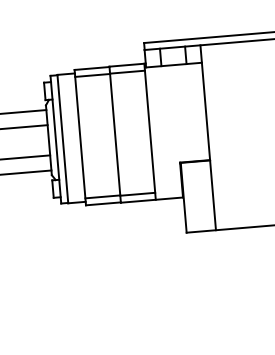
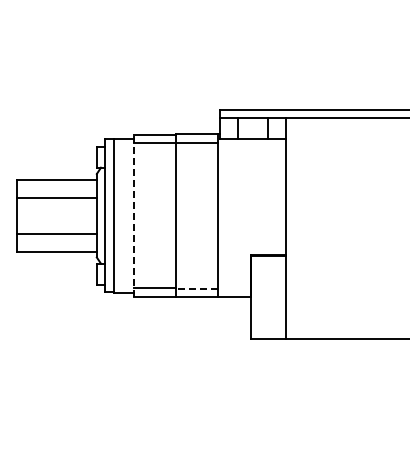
line: (80, 137) -> (134, 215), solid -> dashed
line: (138, 194) -> (197, 288), solid -> dashed

